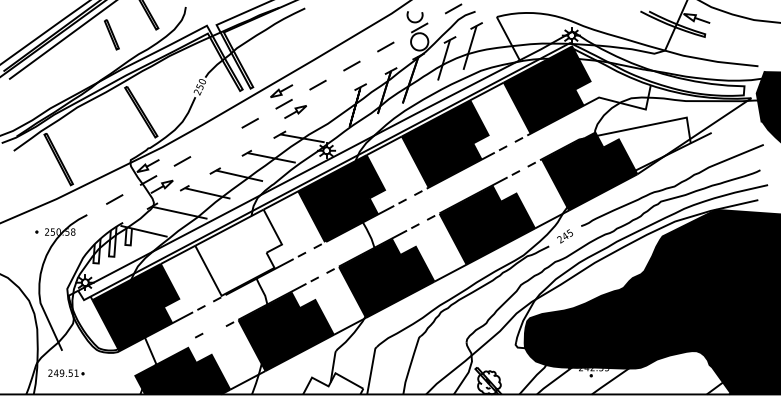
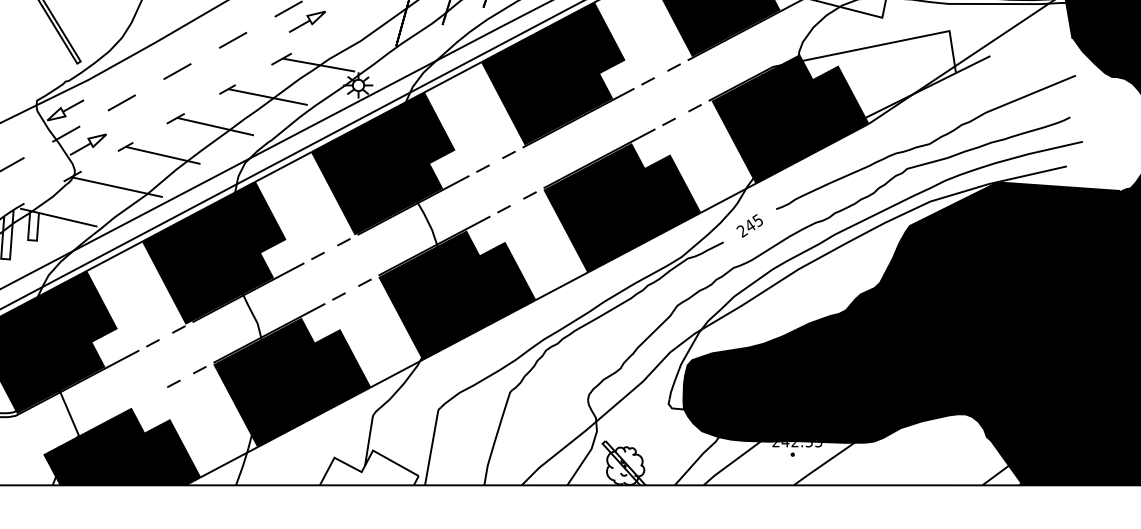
line: (215, 142) -> (176, 71), added
fill: (238, 252) -> (213, 252), added
line: (199, 335) -> (174, 383), moved

